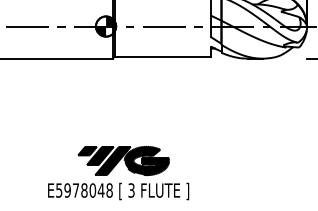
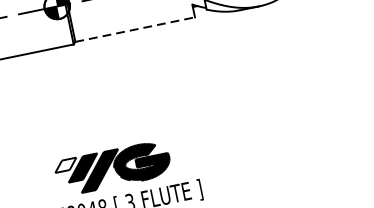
line: (163, 56) -> (135, 28), solid -> dashed
fill: (87, 150) -> (65, 164), removed

